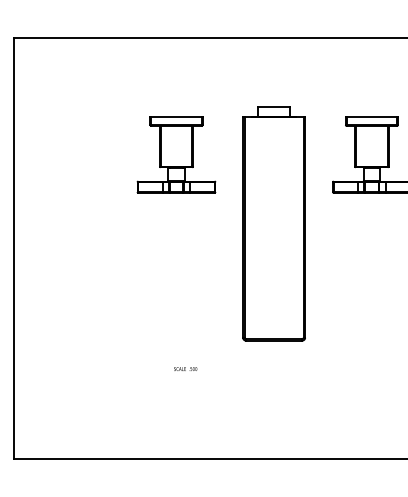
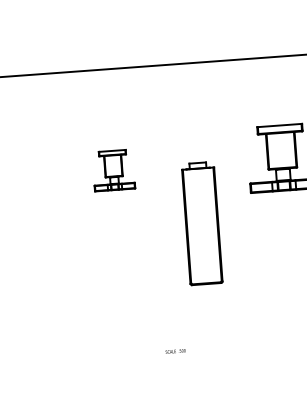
part: (176, 154) -> (113, 170), size x0.6
part: (273, 223) -> (201, 223), size x0.6
text: (185, 368) -> (175, 350), moved

